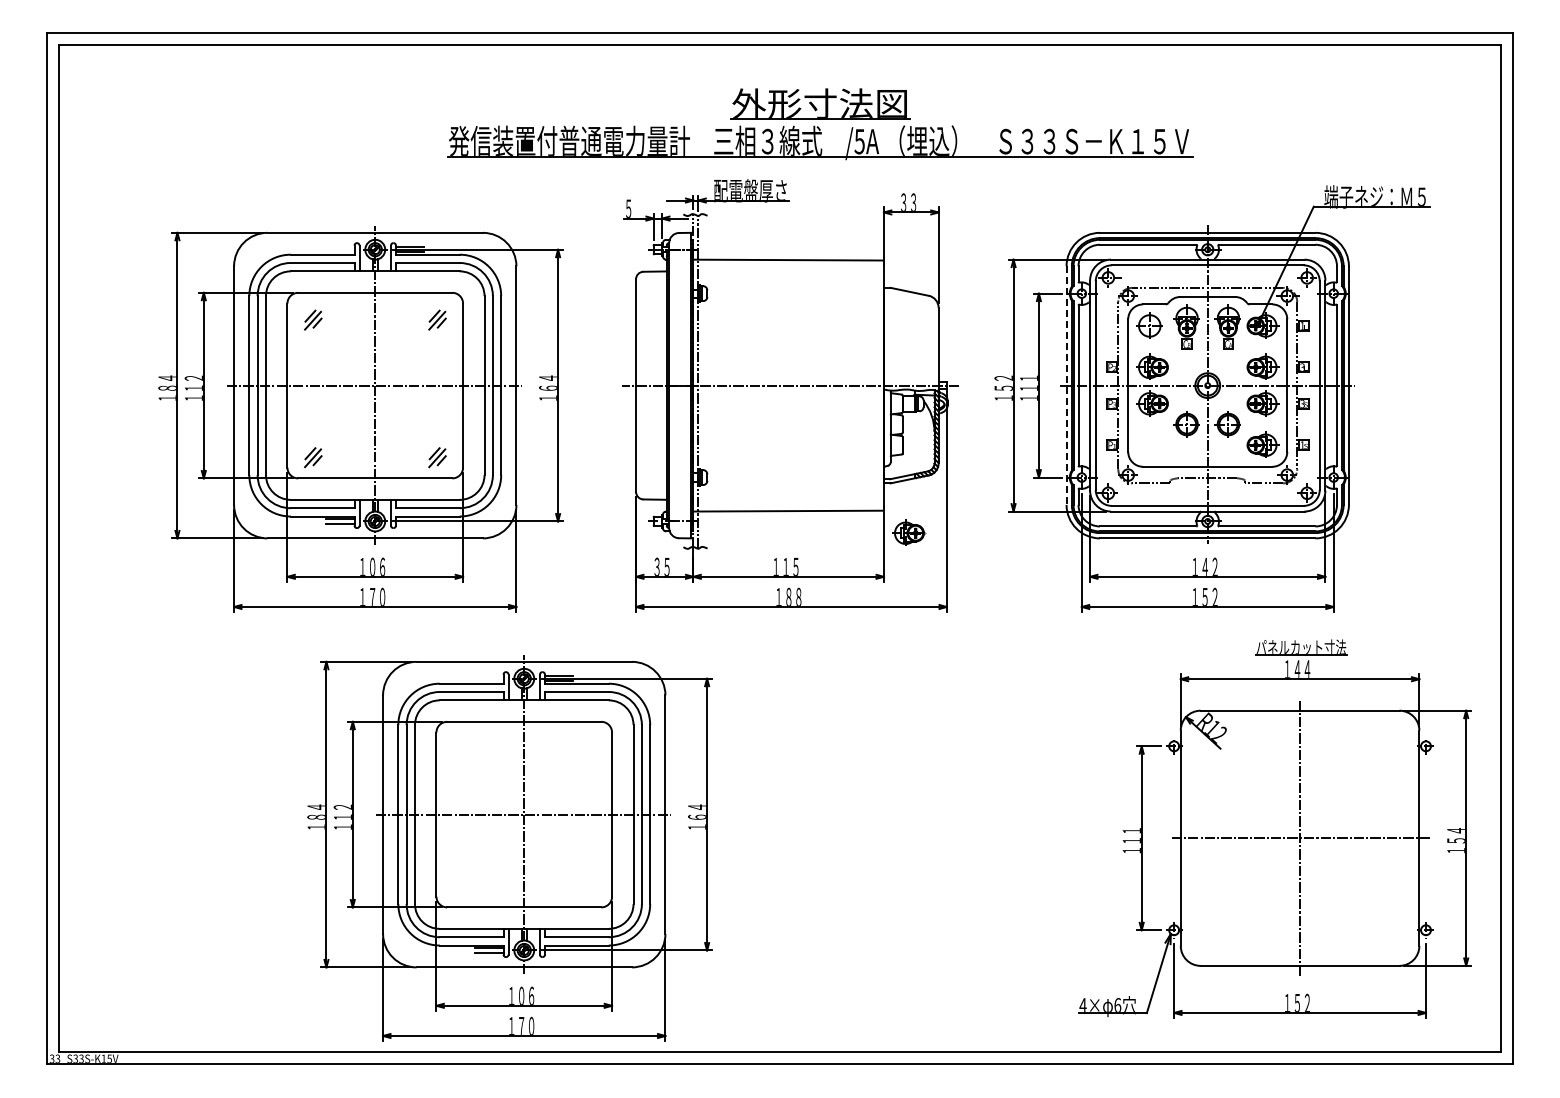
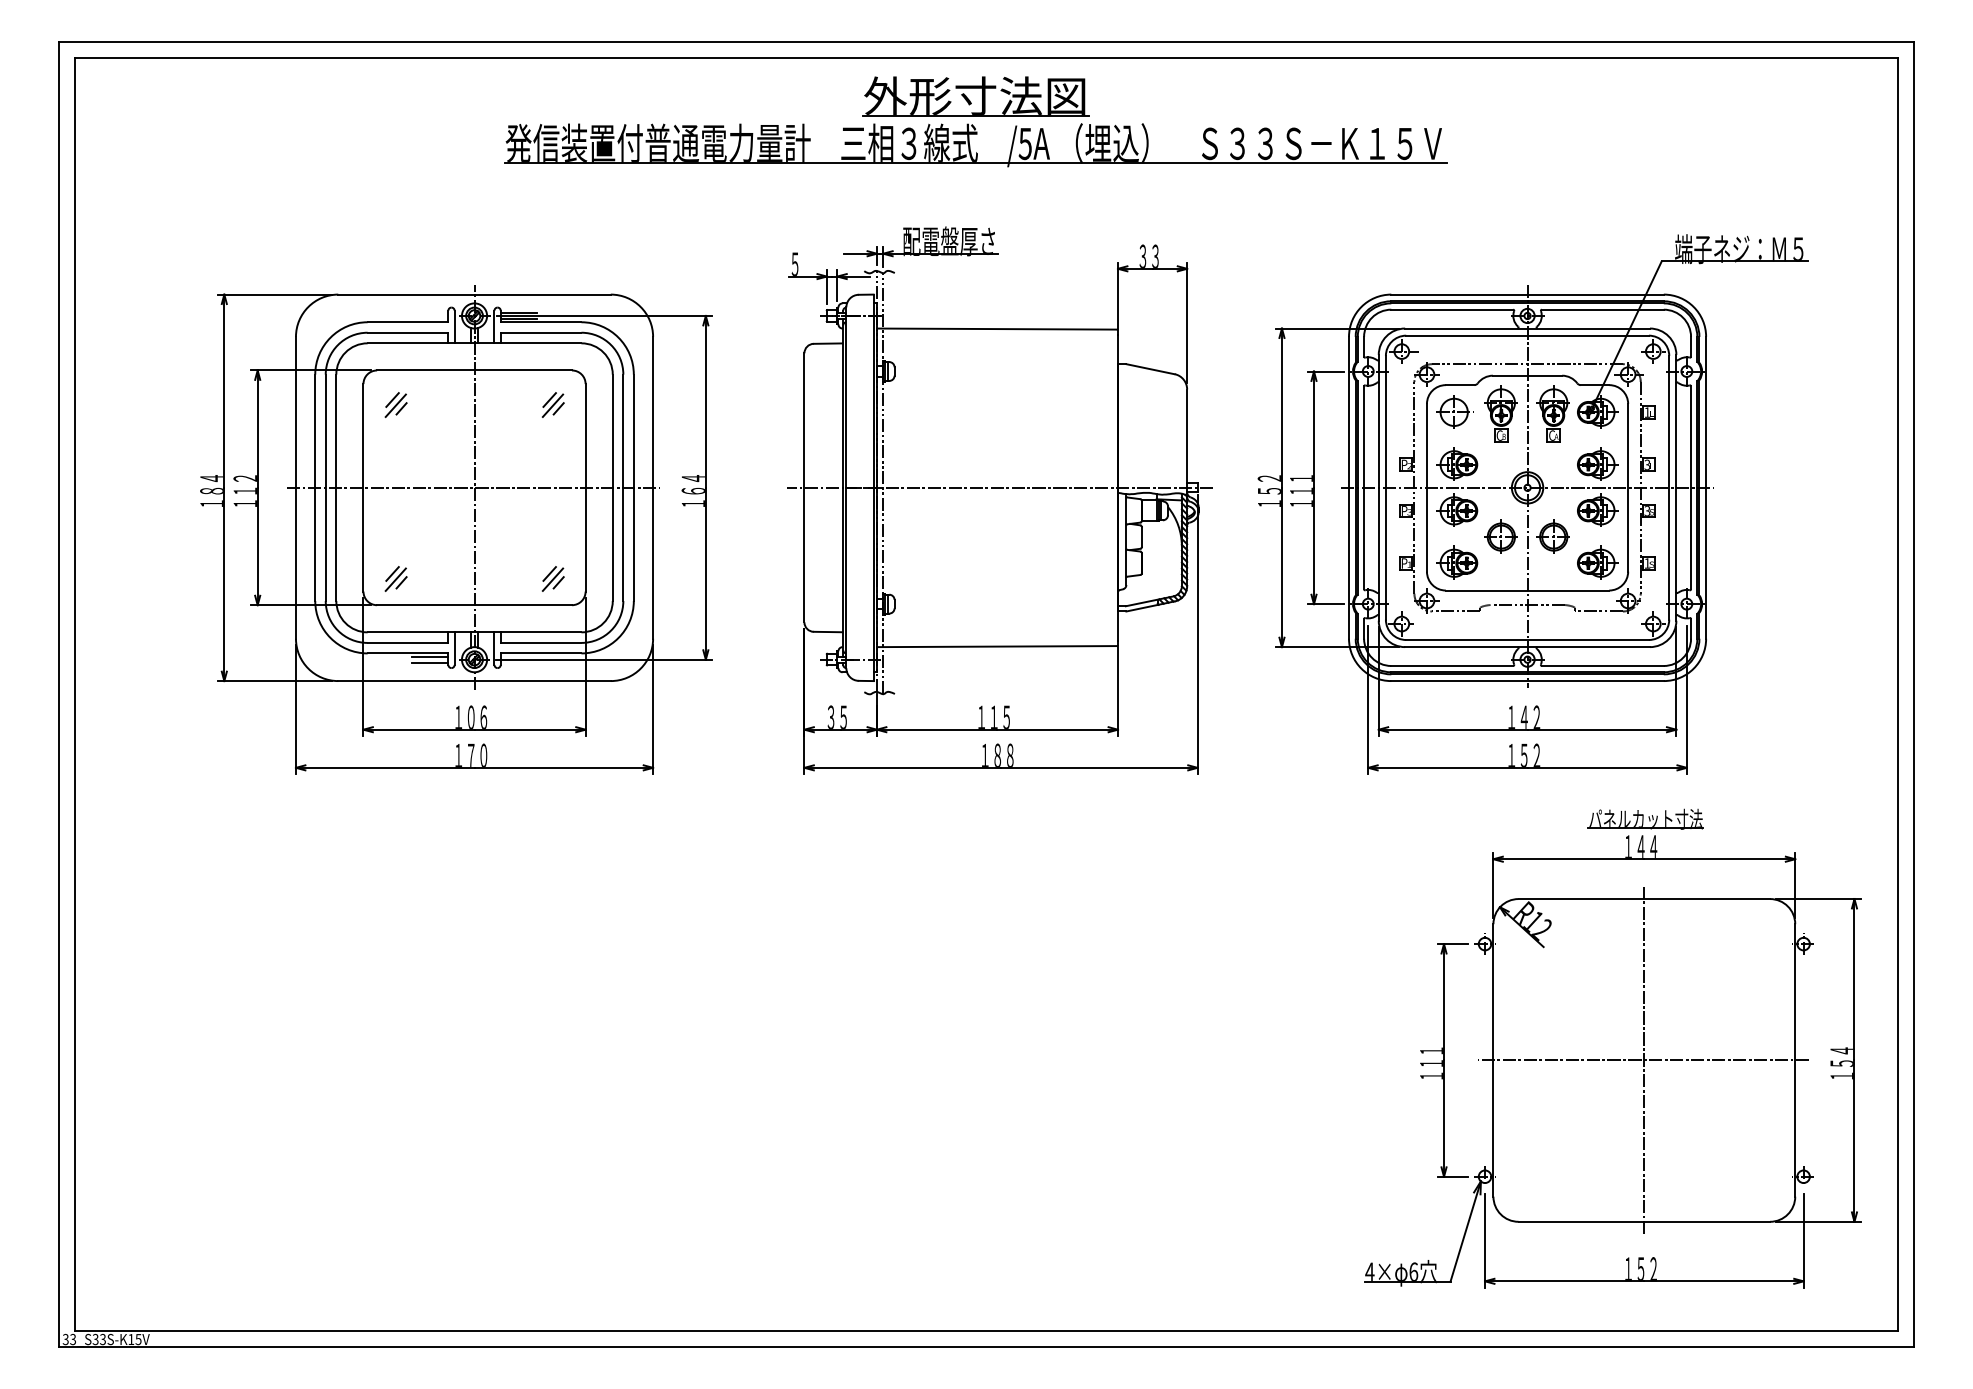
part: (820, 124) -> (975, 122), moved
line: (1066, 386) -> (1348, 488), dashed -> solid
part: (908, 532) -> (1457, 562), moved
part: (509, 848) -> (644, 1073), removed

